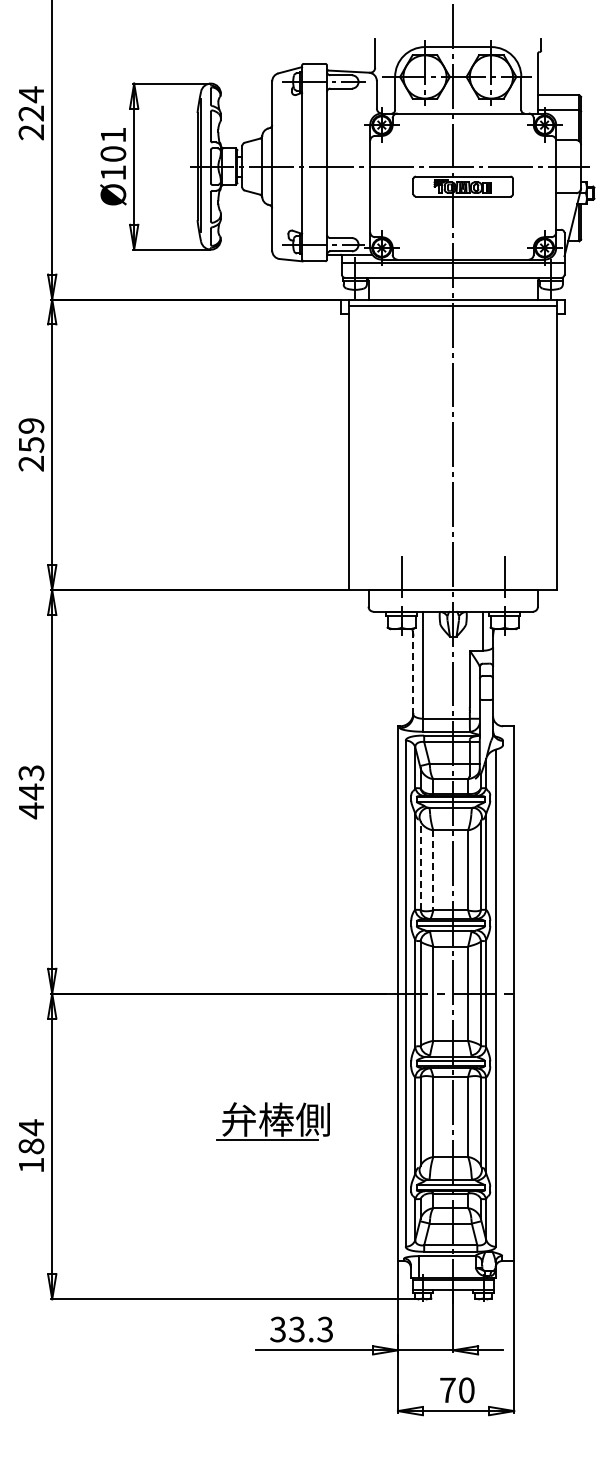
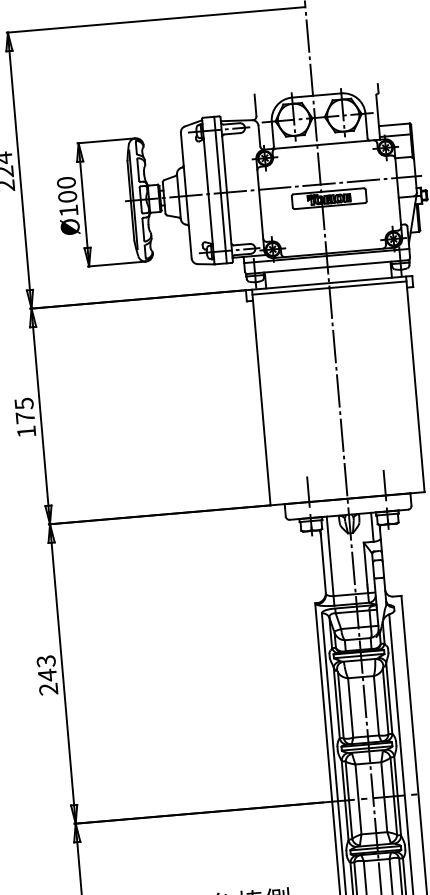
text: (113, 134) -> (66, 182), Ø101 -> Ø100
line: (318, 162) -> (220, 190), added
text: (31, 444) -> (25, 417), 259 -> 175
line: (413, 672) -> (323, 562), dashed -> solid
text: (30, 810) -> (47, 689), 443 -> 243
line: (420, 865) -> (340, 705), dashed -> solid
line: (433, 870) -> (350, 708), dashed -> solid

